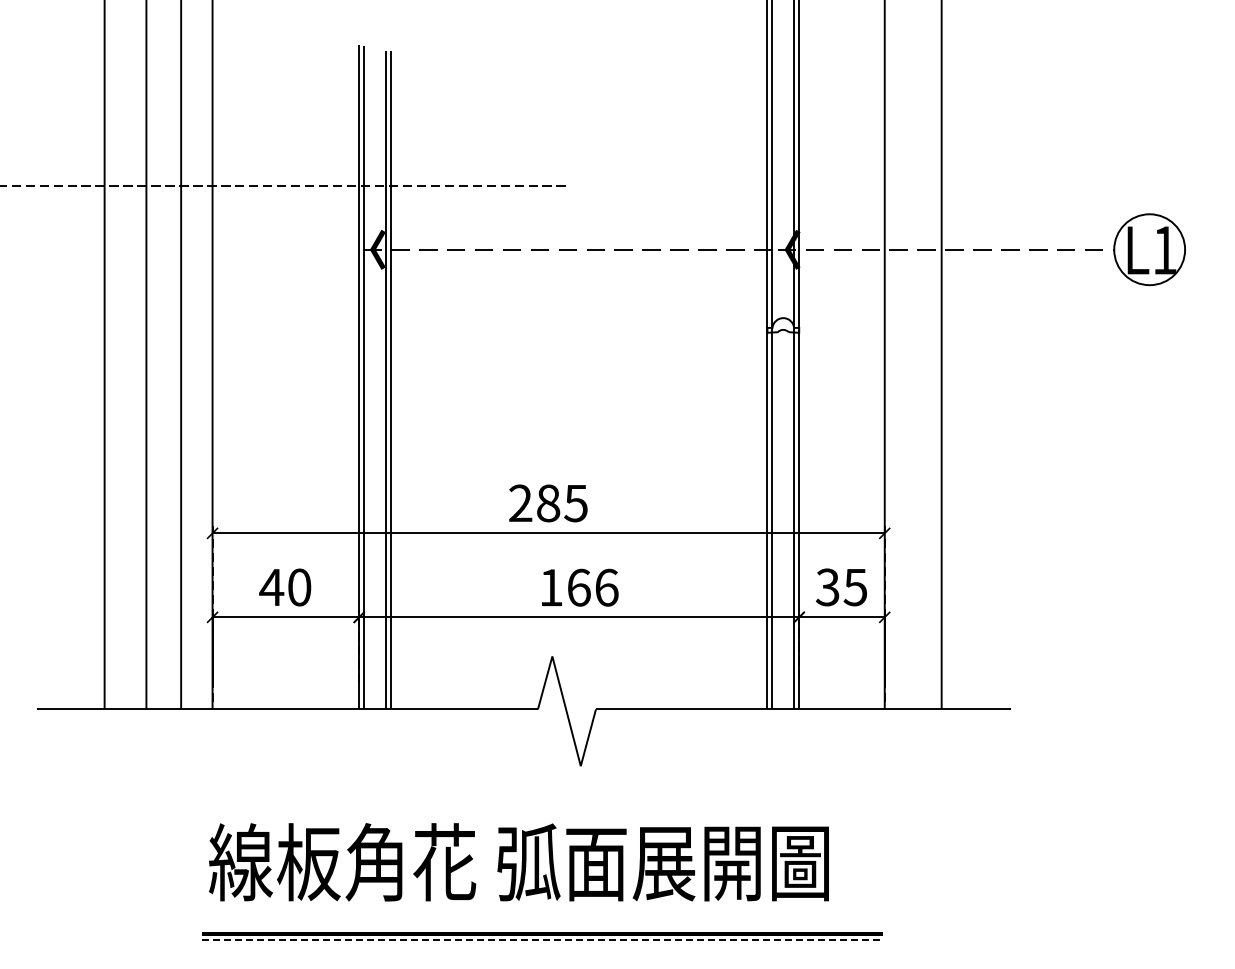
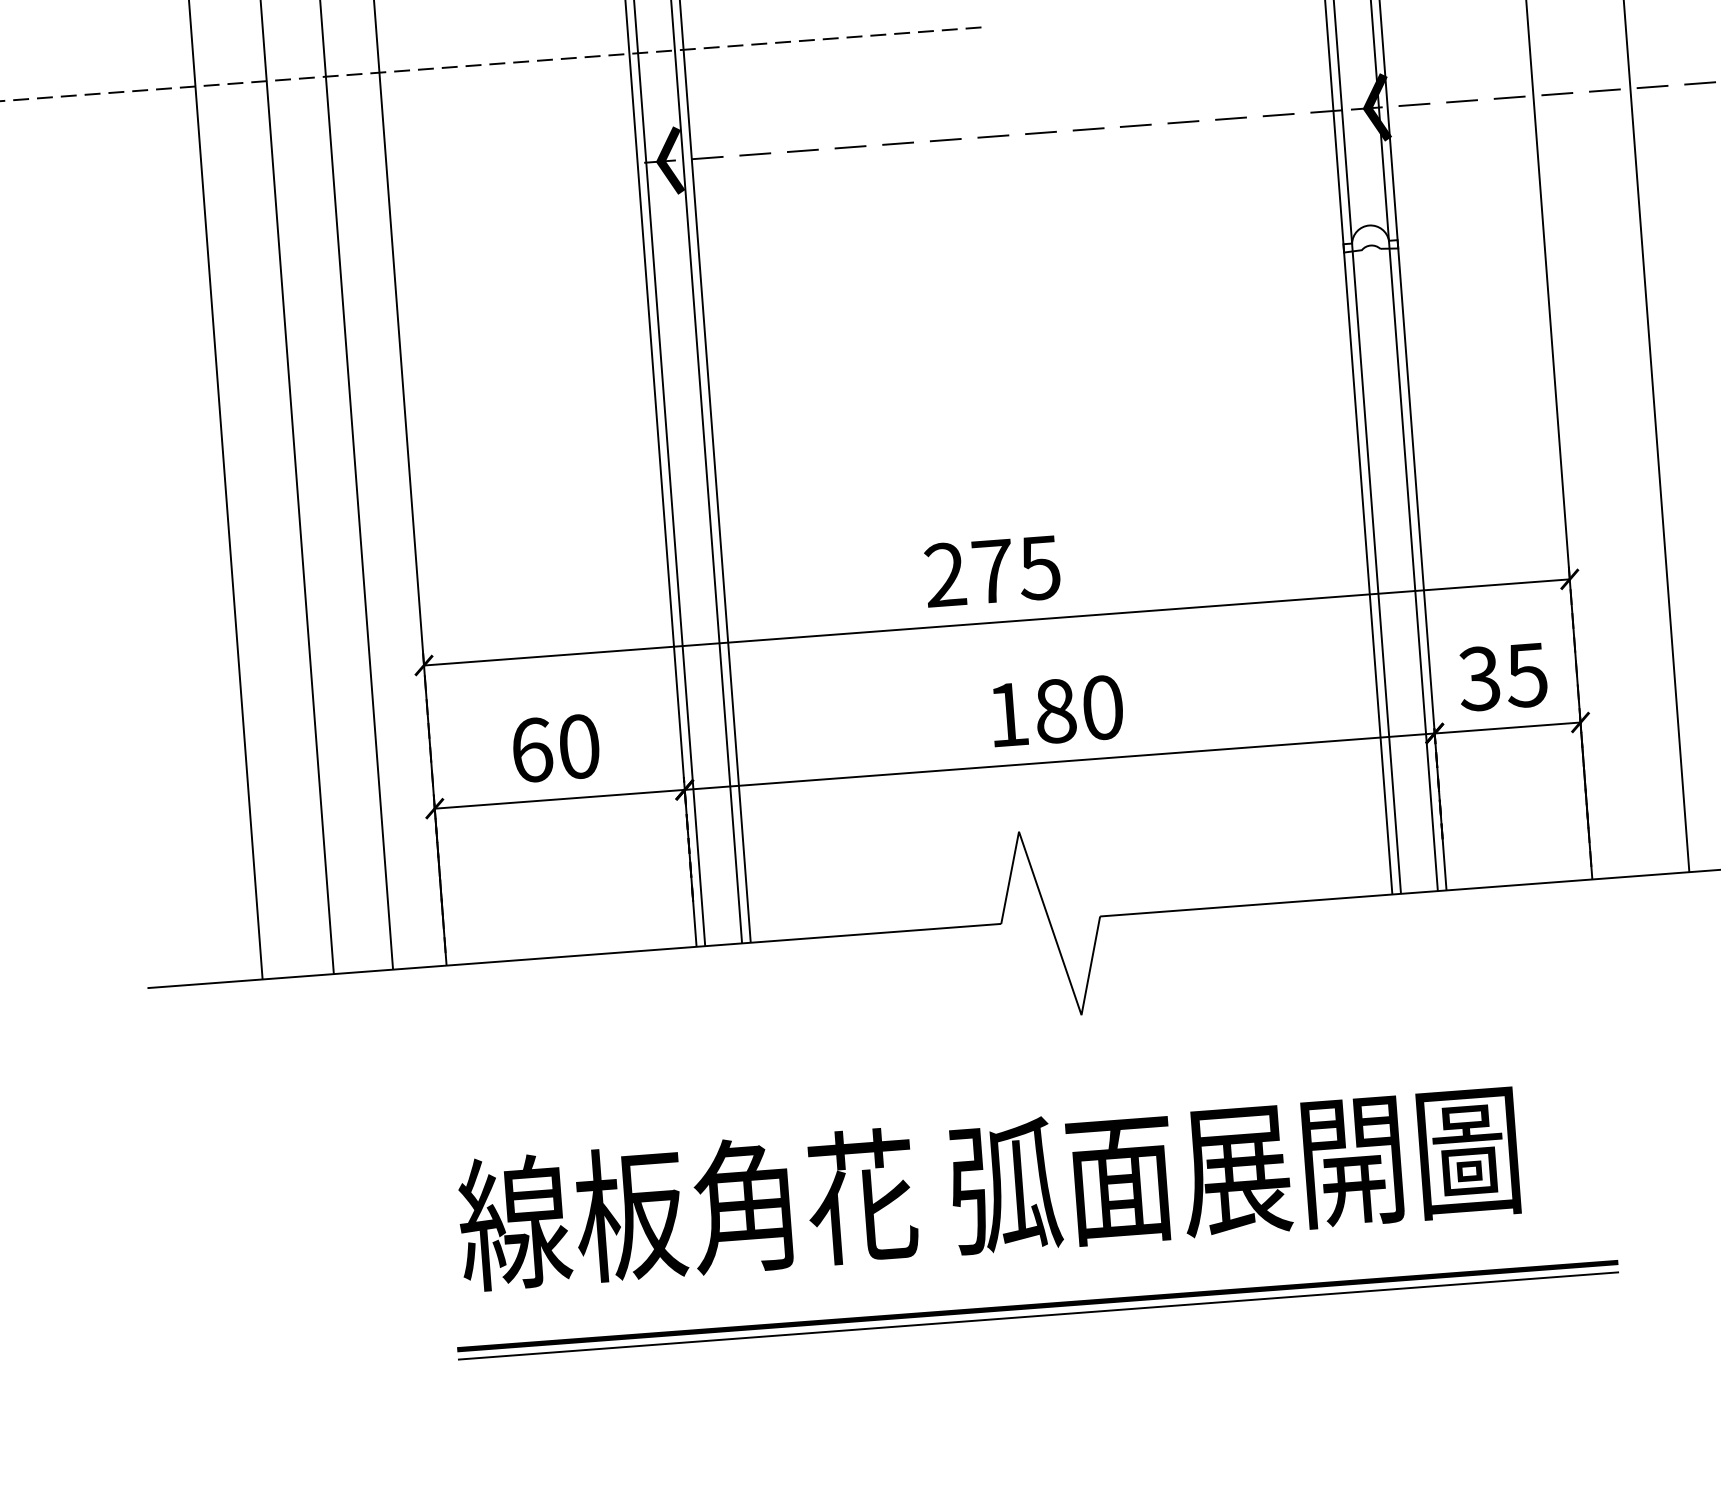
text: (548, 503) -> (992, 571), 285 -> 275
text: (271, 587) -> (531, 750), 40 -> 60
text: (592, 587) -> (1078, 709), 166 -> 180
line: (542, 939) -> (1038, 1315), dashed -> solid

